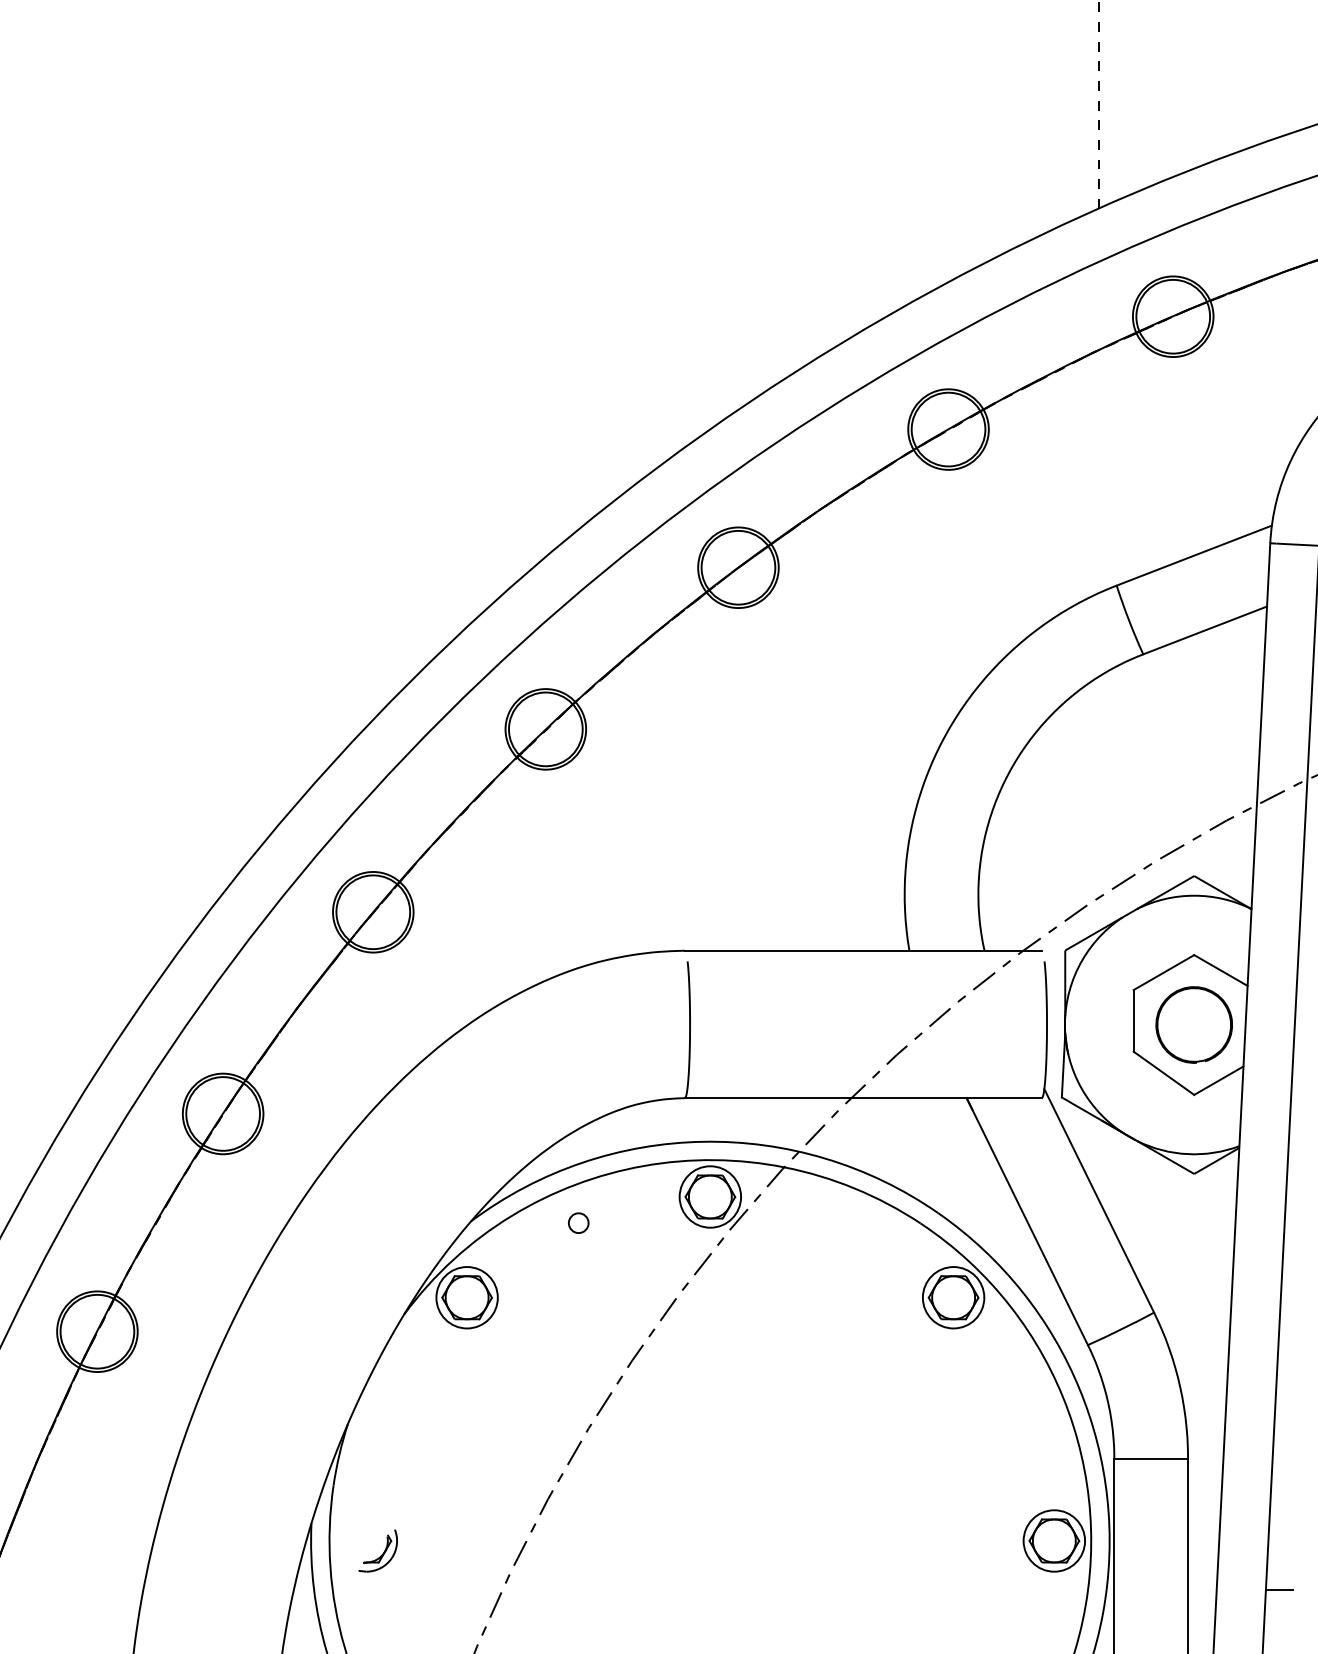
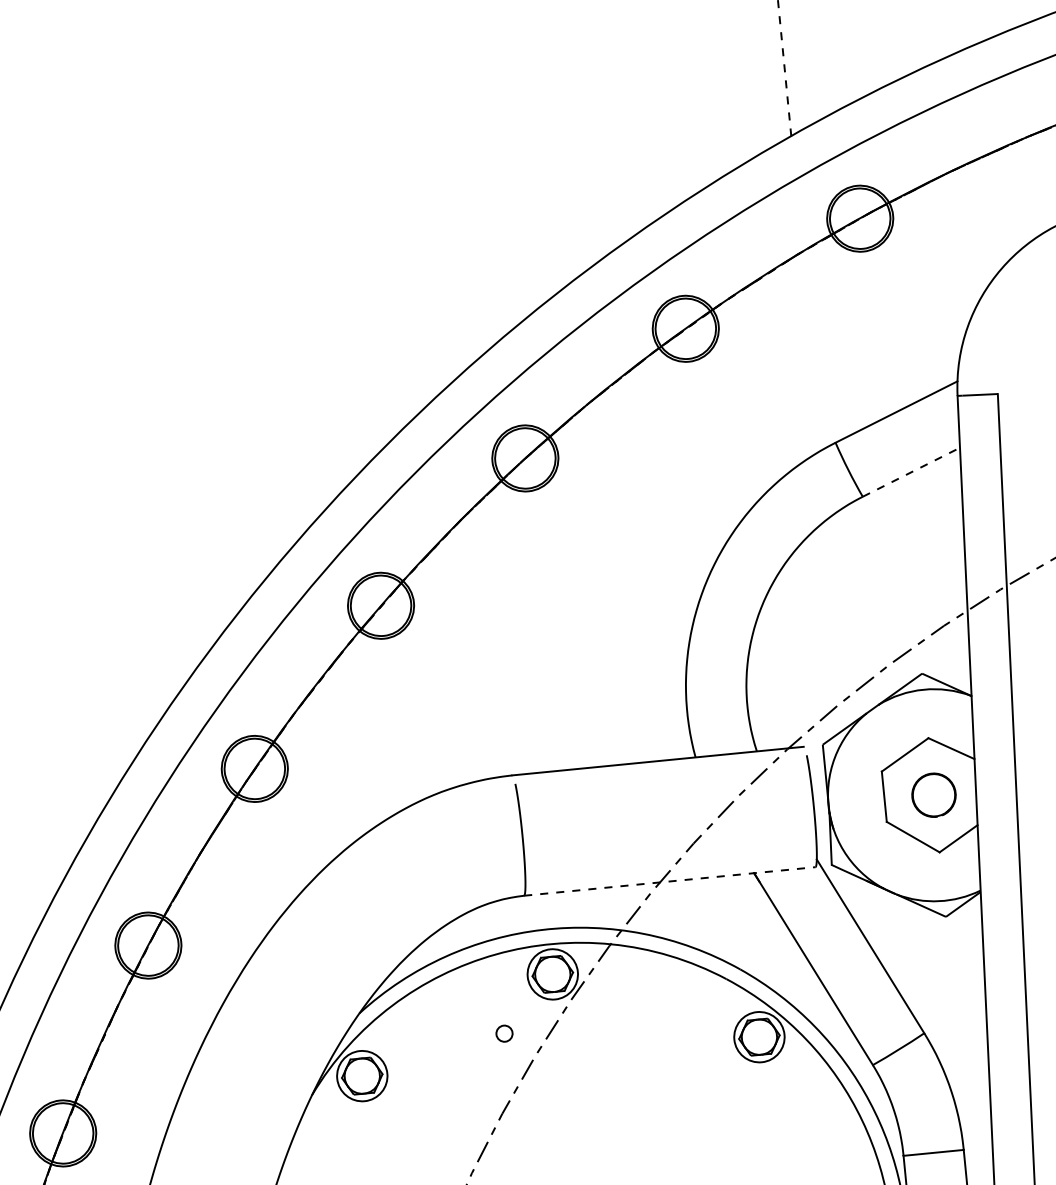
line: (1205, 630) -> (911, 472), solid -> dashed
part: (1193, 1024) -> (933, 794), size x0.7
line: (863, 1098) -> (669, 881), solid -> dashed
circle: (578, 1222) -> (504, 1033), moved

